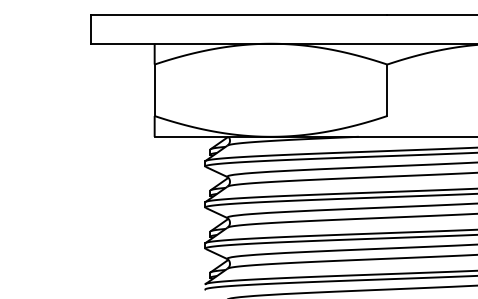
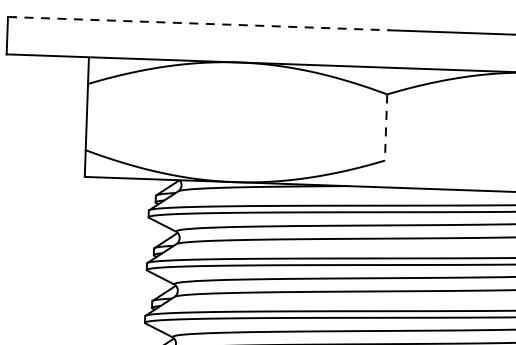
line: (239, 14) -> (199, 23), solid -> dashed
line: (387, 90) -> (386, 127), solid -> dashed

